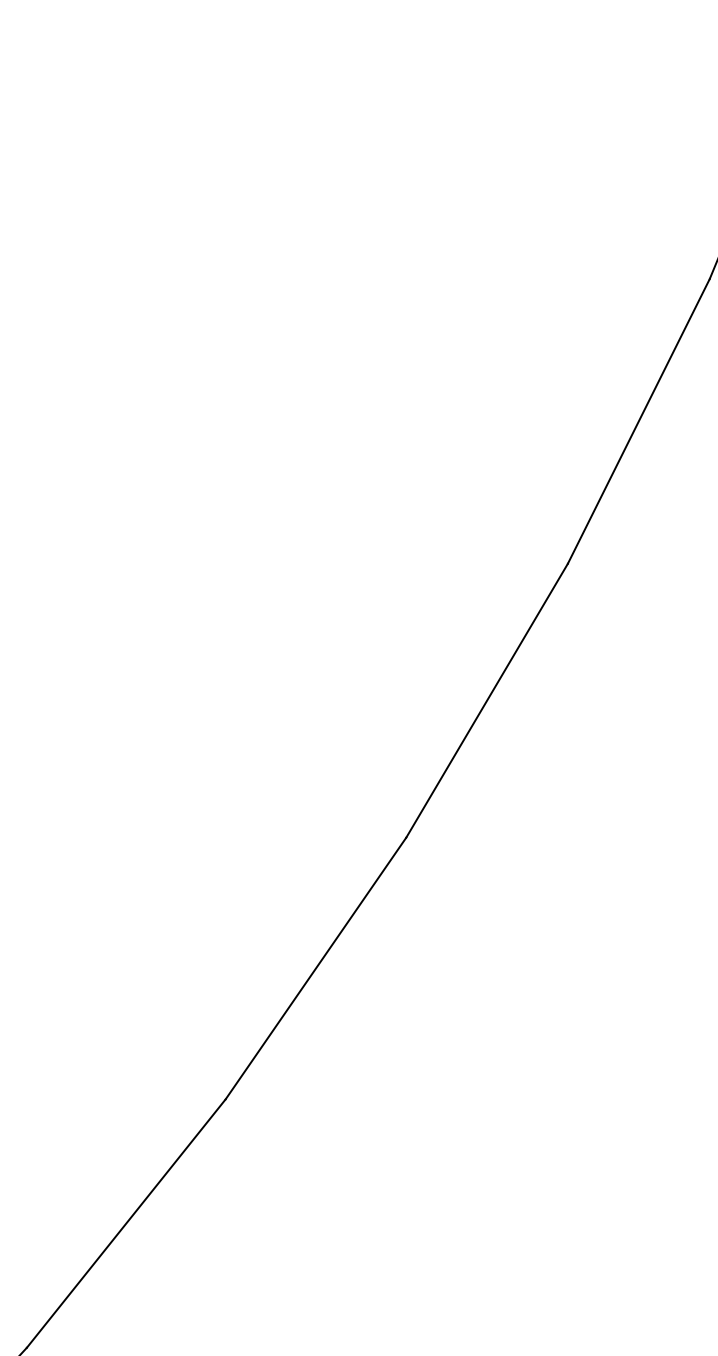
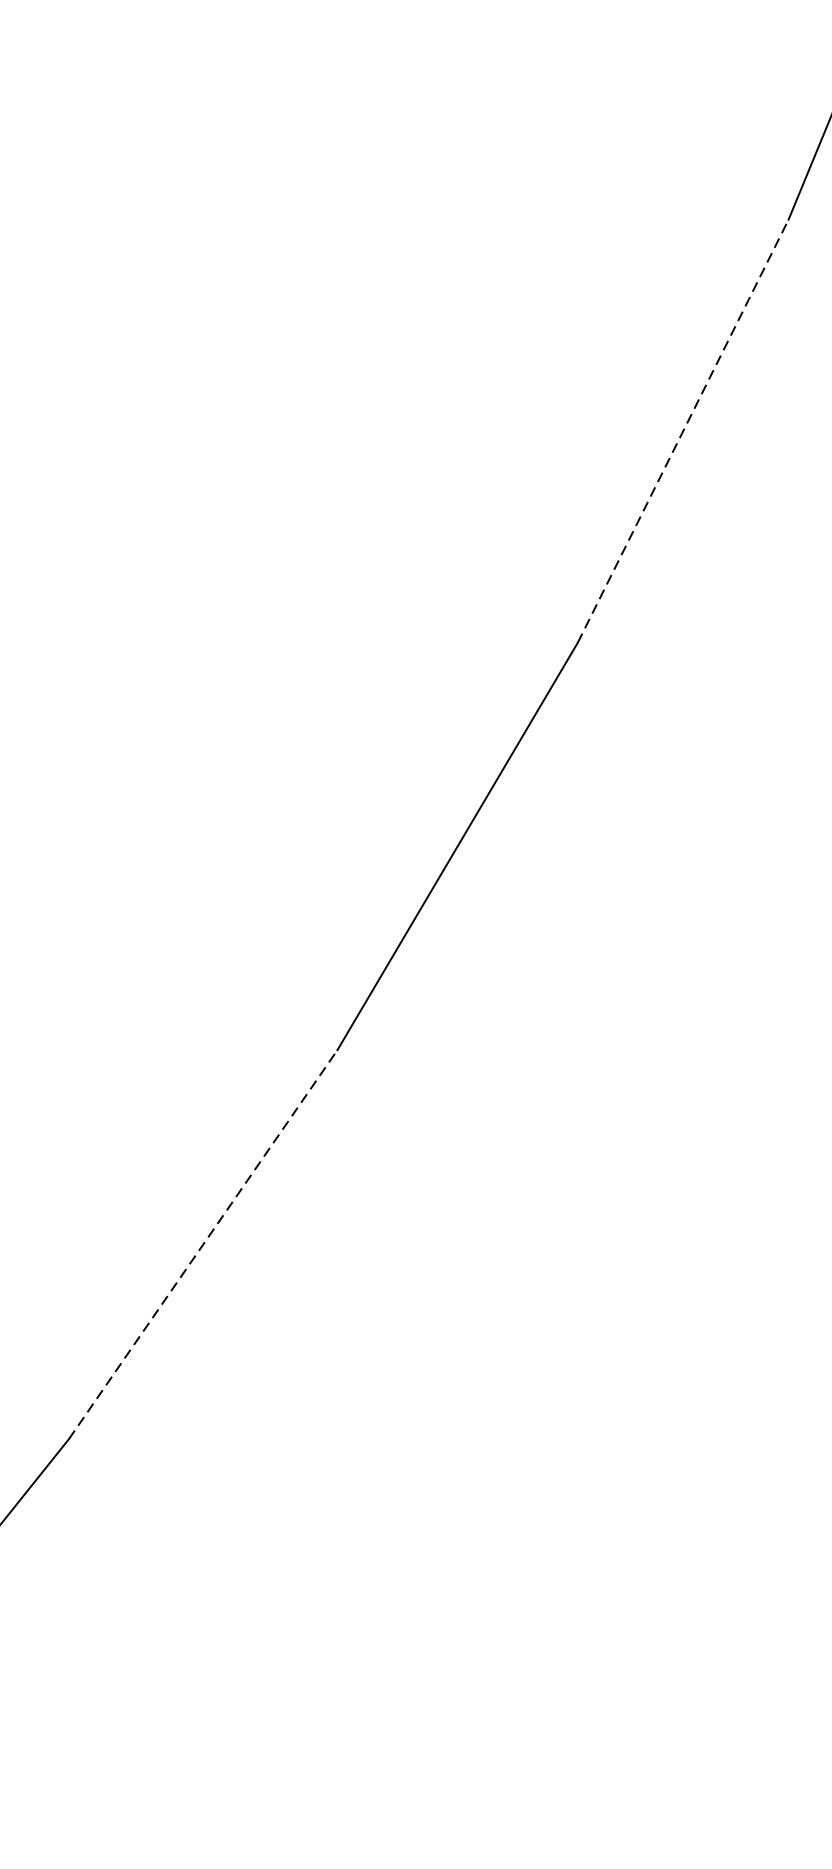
line: (639, 420) -> (684, 430), solid -> dashed
line: (316, 968) -> (204, 1244), solid -> dashed

